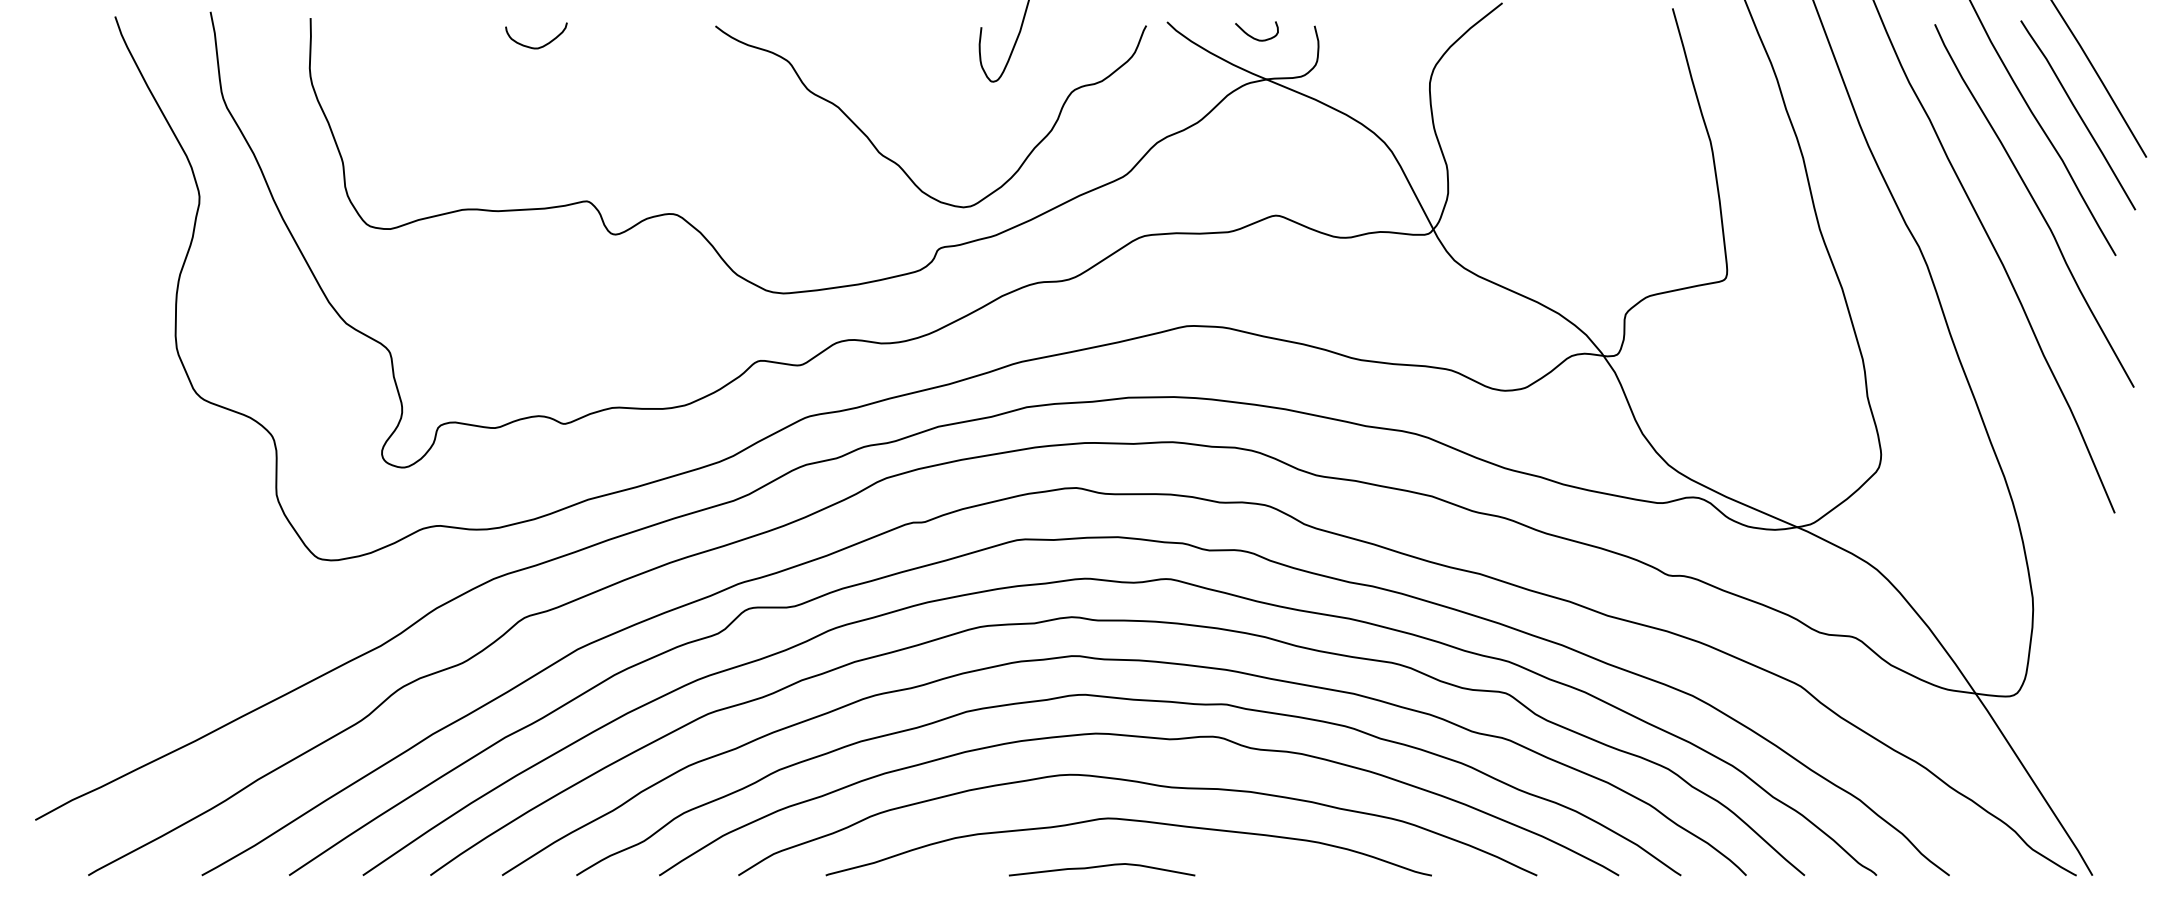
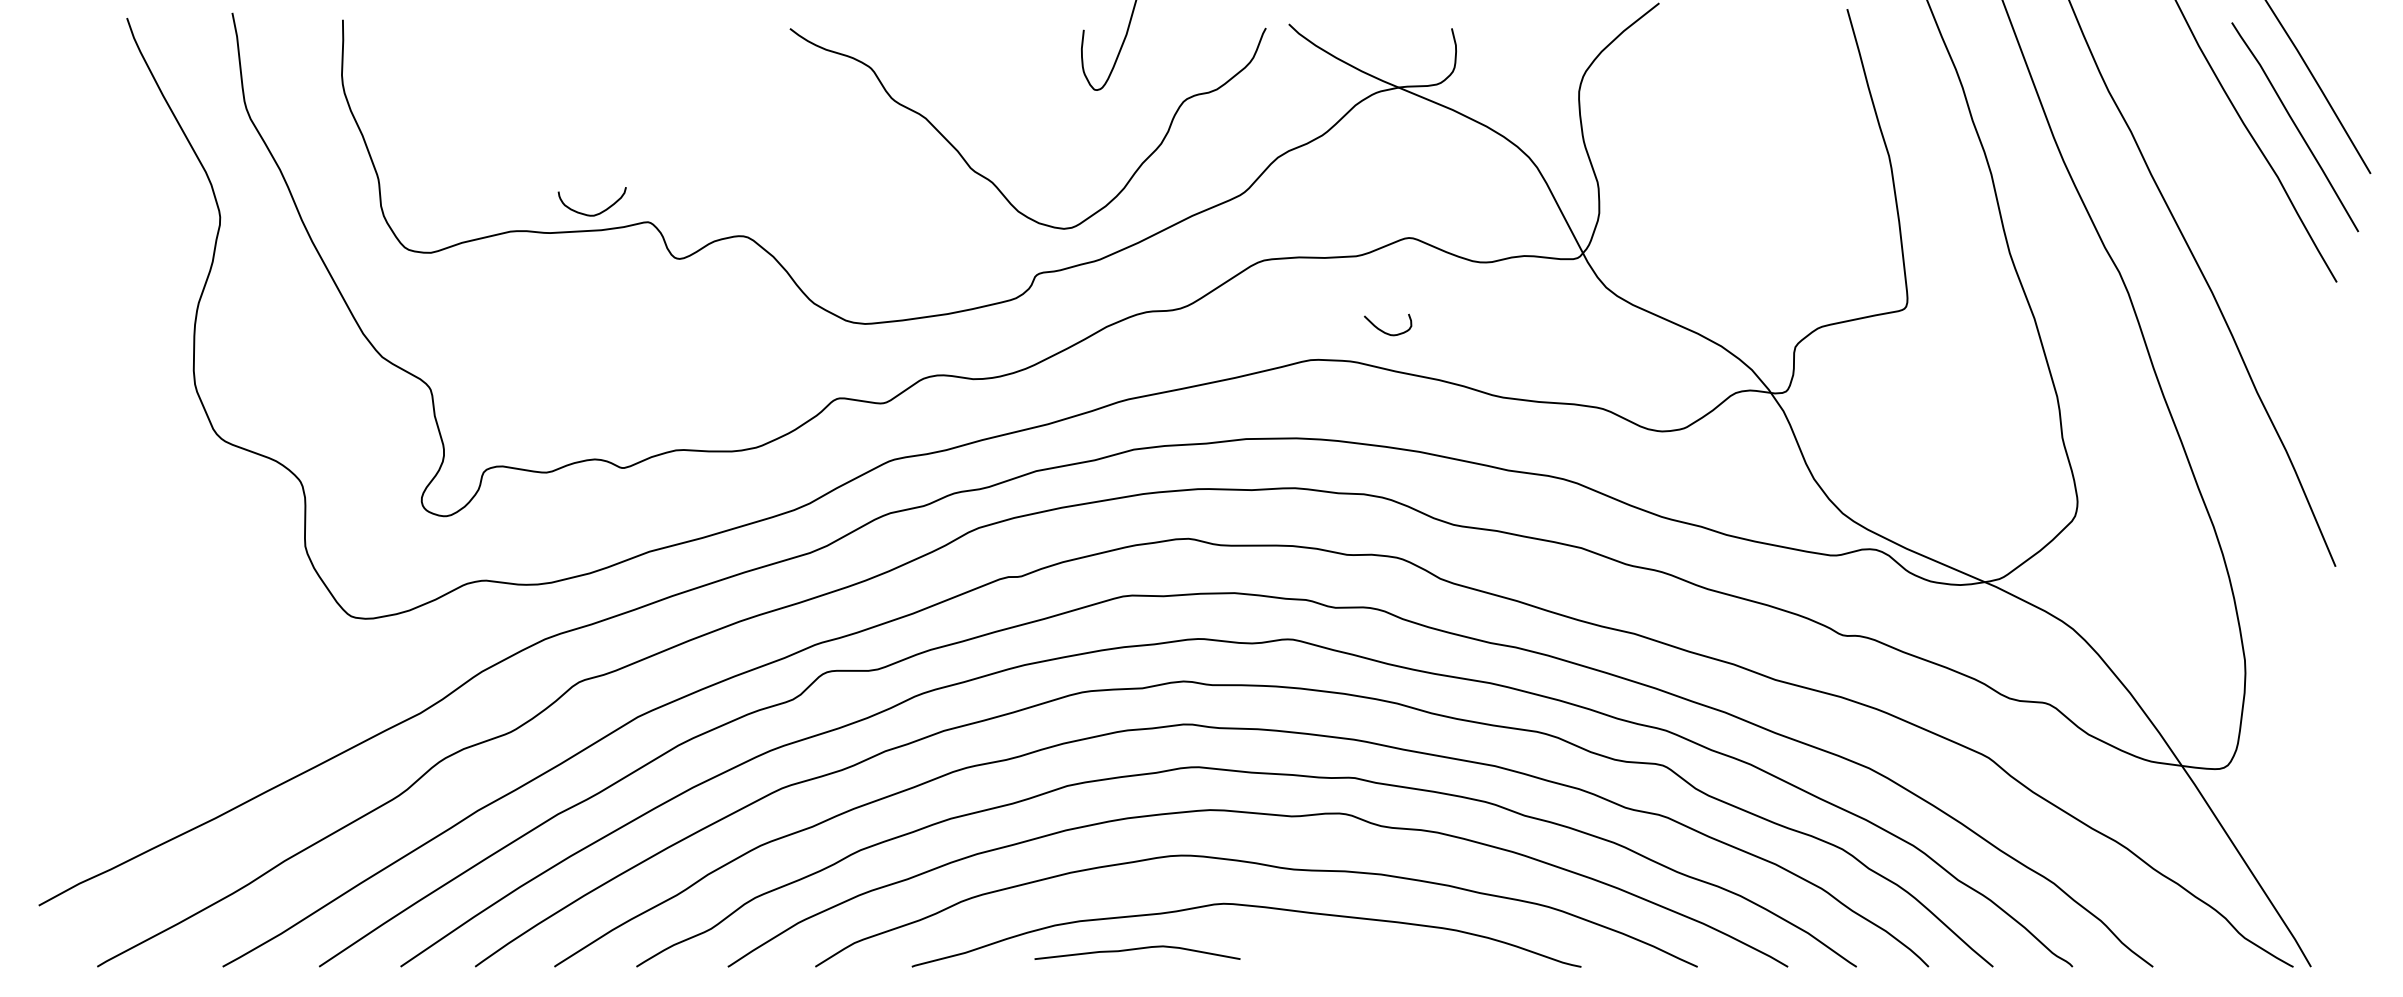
curve: (1254, 37) -> (1385, 331), moved
curve: (542, 45) -> (598, 212), moved
curve: (2035, 205) -> (2248, 226), removed
curve: (1101, 867) -> (1136, 950), moved

